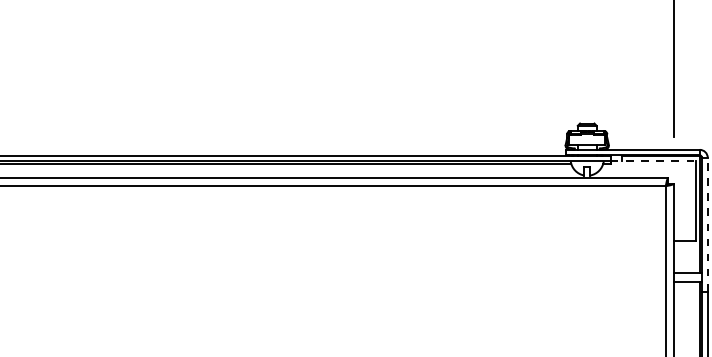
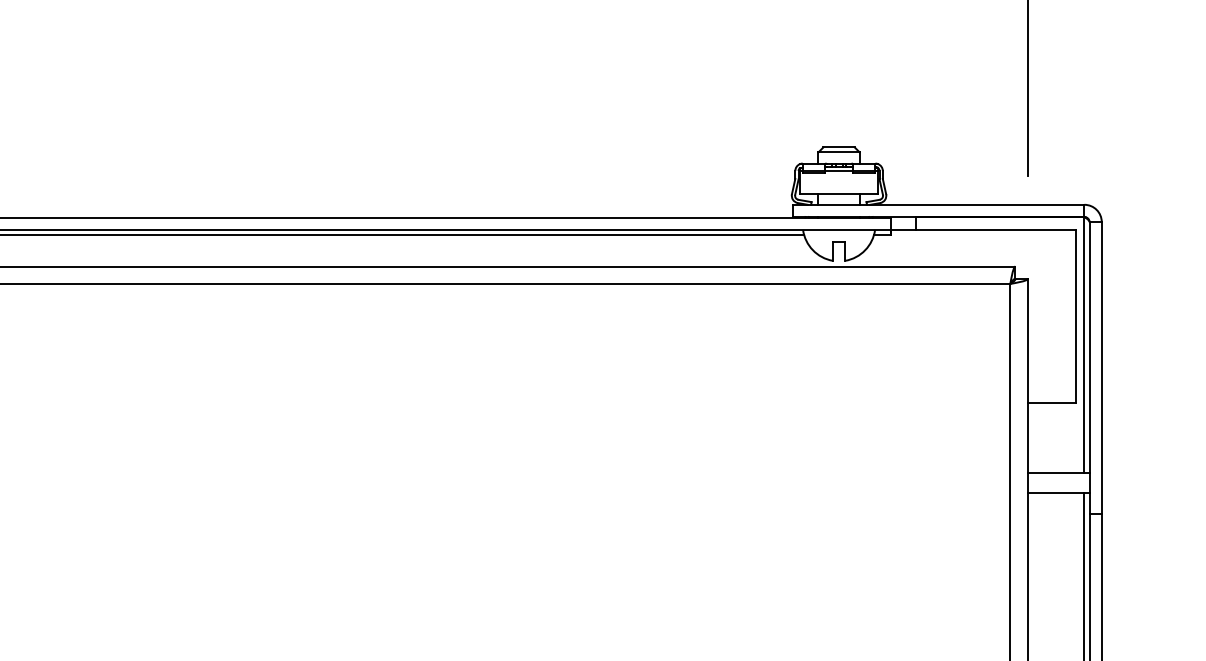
line: (653, 161) -> (983, 230), dashed -> solid
line: (707, 224) -> (1101, 367), dashed -> solid

